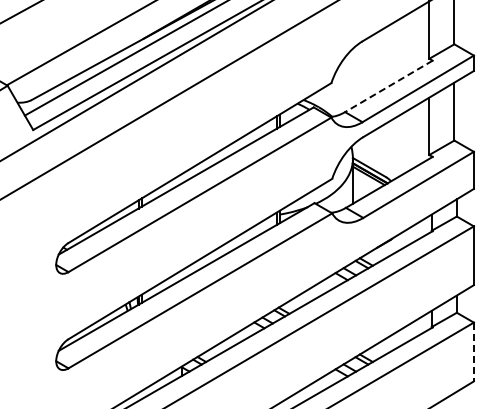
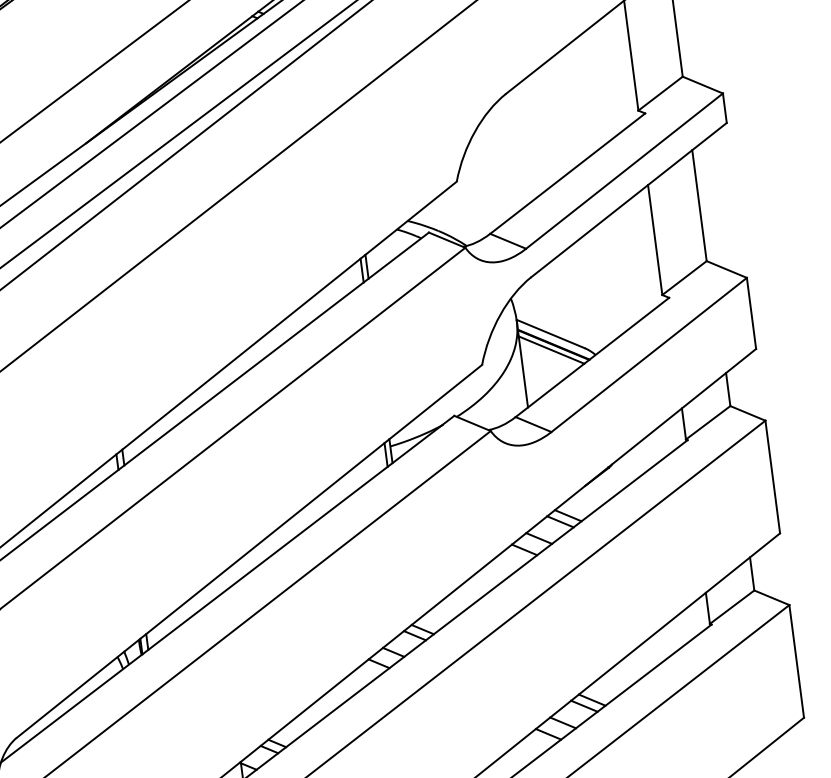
line: (388, 86) -> (566, 173), dashed -> solid
line: (473, 352) -> (796, 662), dashed -> solid

